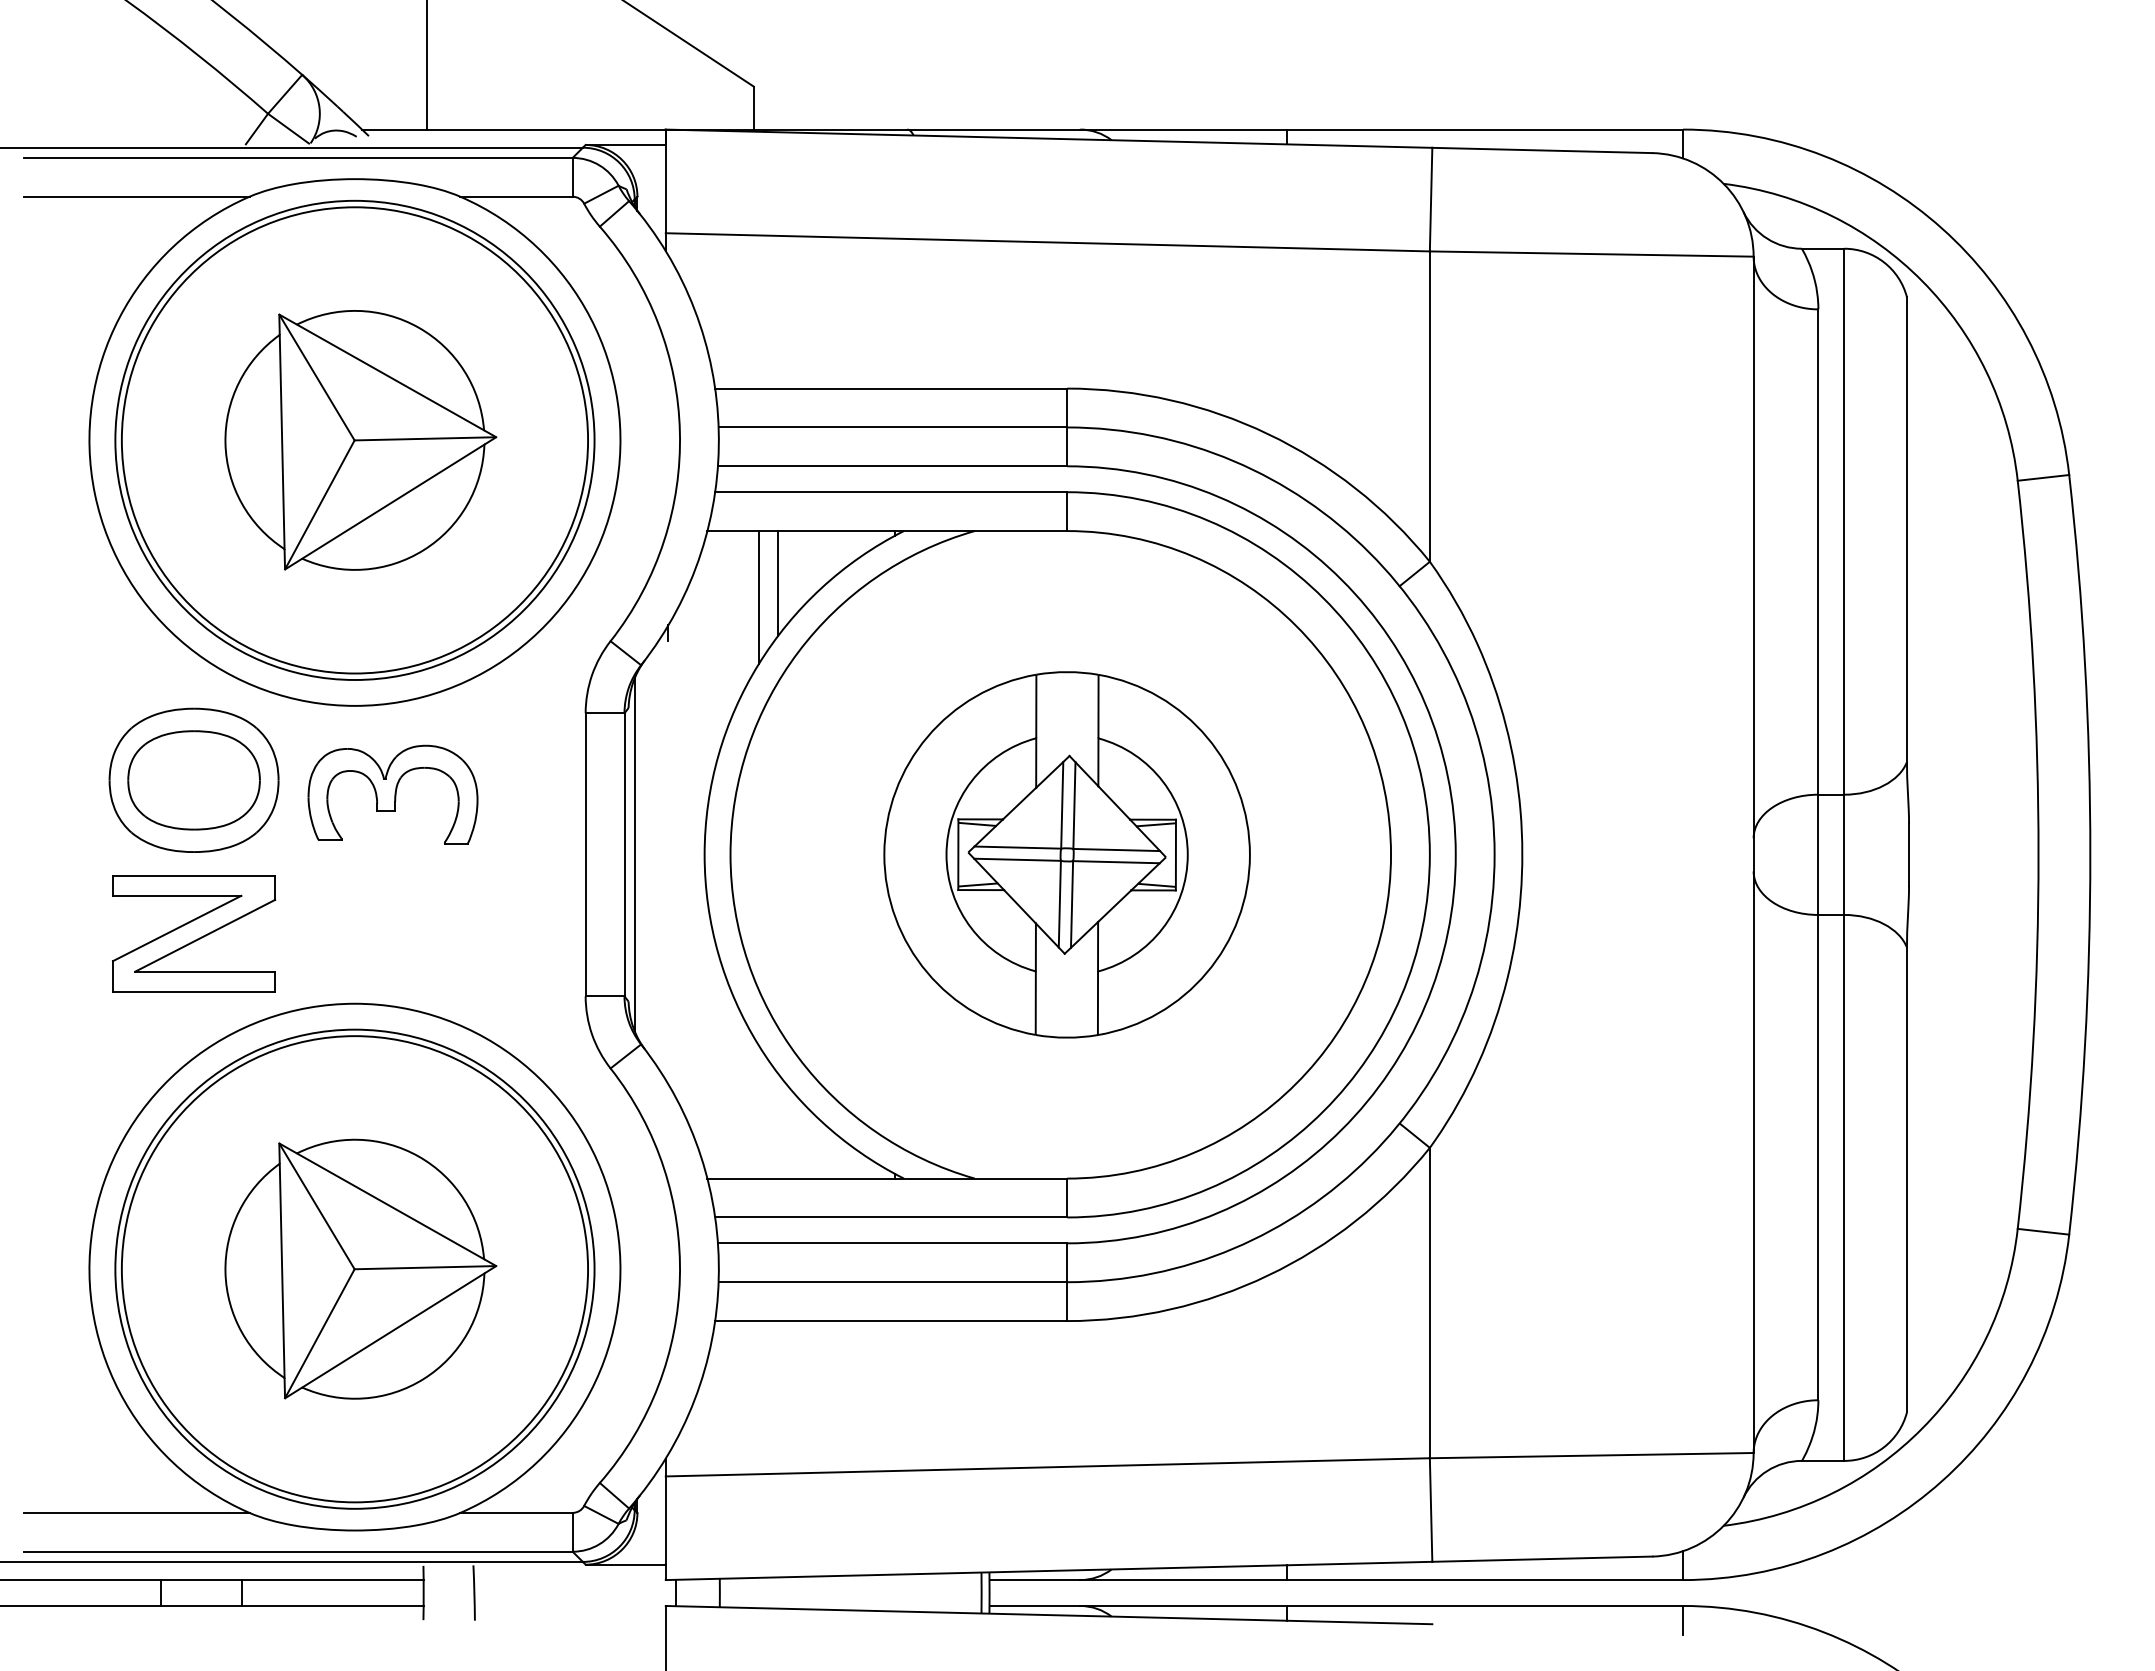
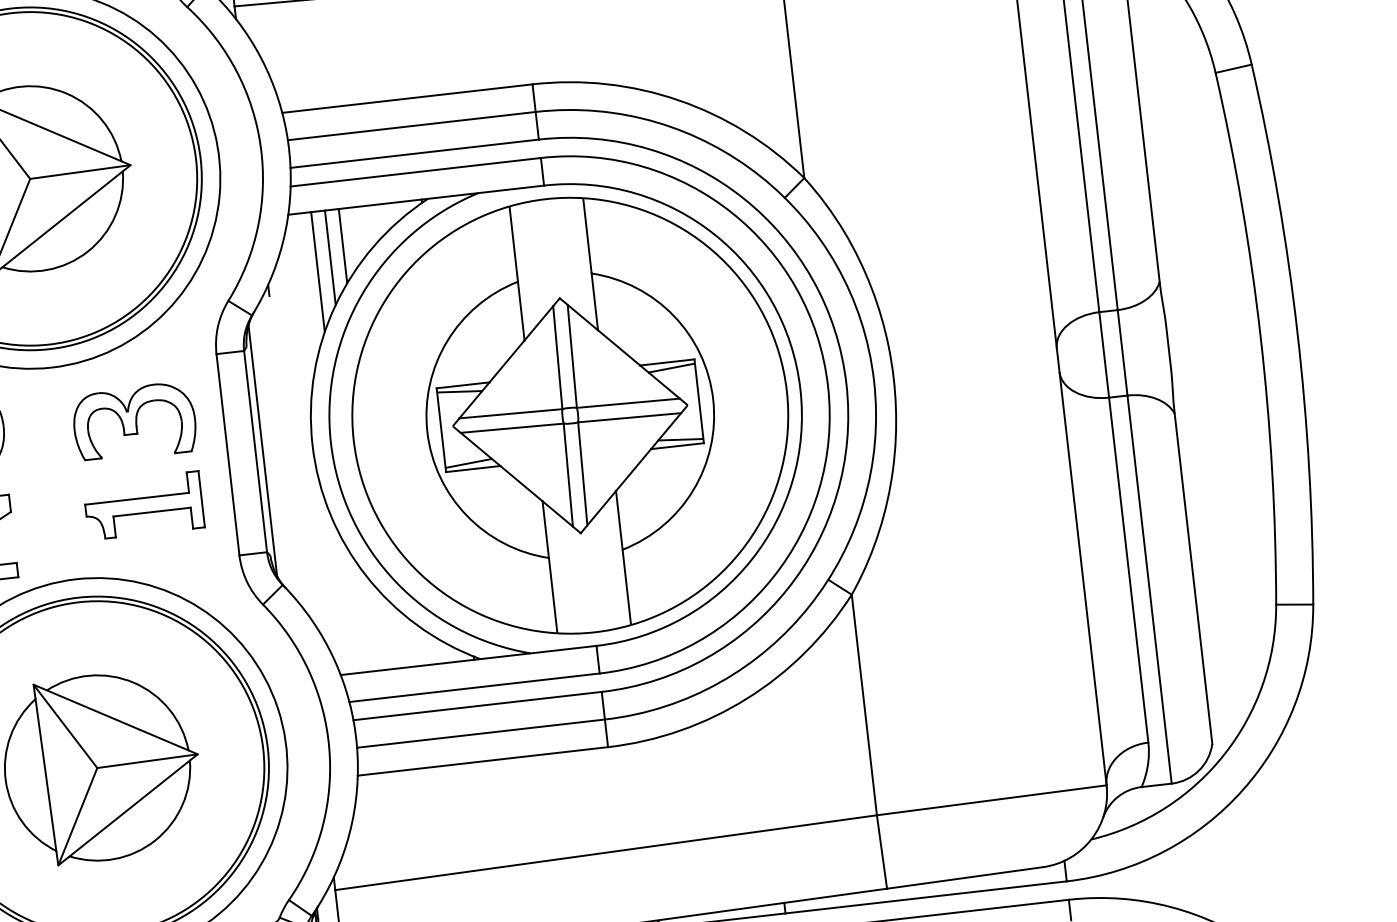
line: (739, 615) -> (317, 272), added
part: (392, 794) -> (134, 422), moved
part: (1066, 854) -> (569, 415), size x1.67
part: (460, 912) -> (143, 505), added

